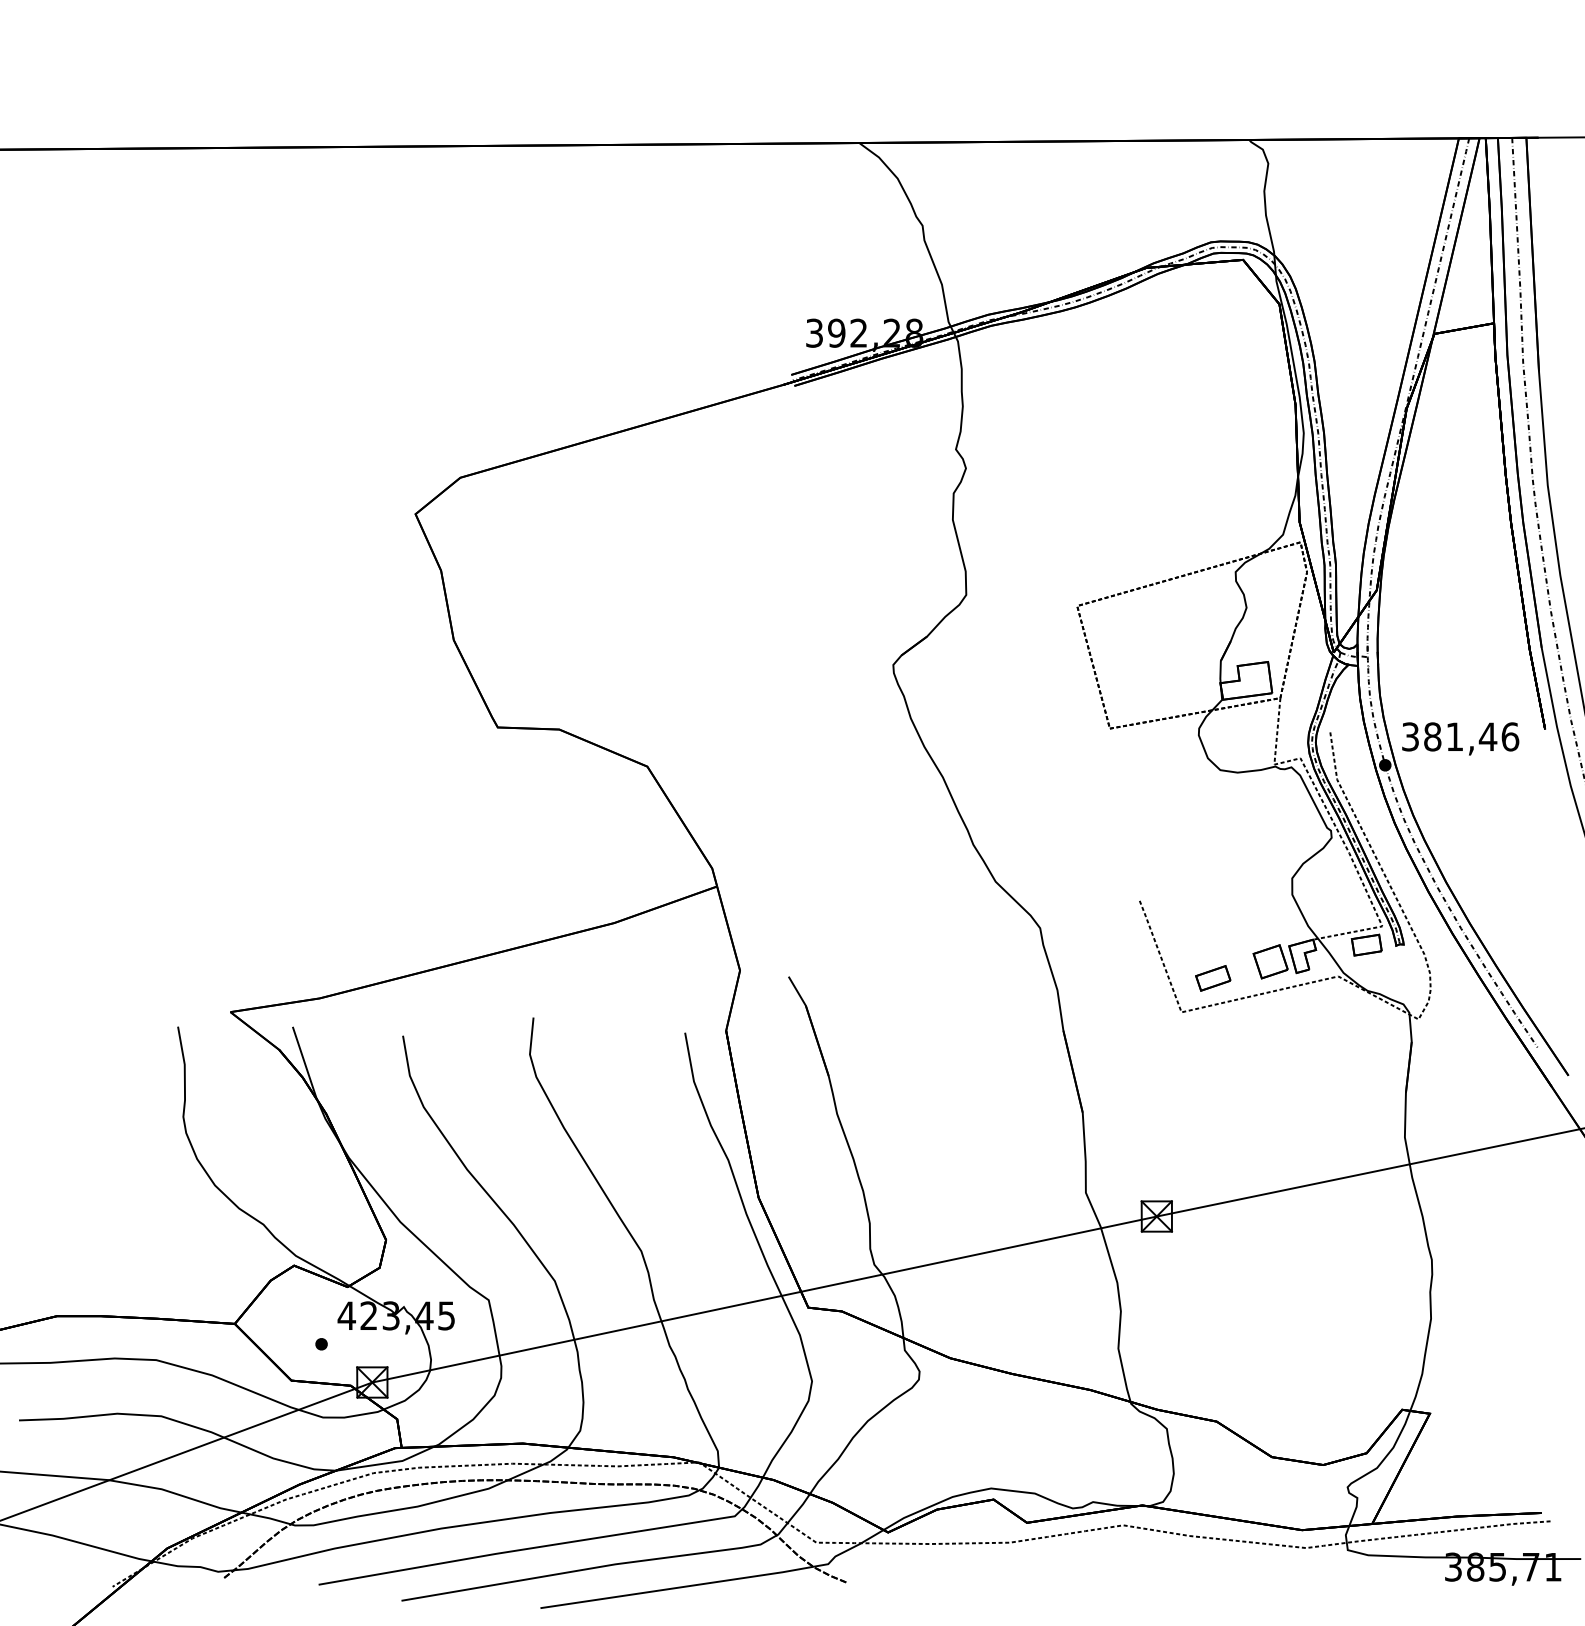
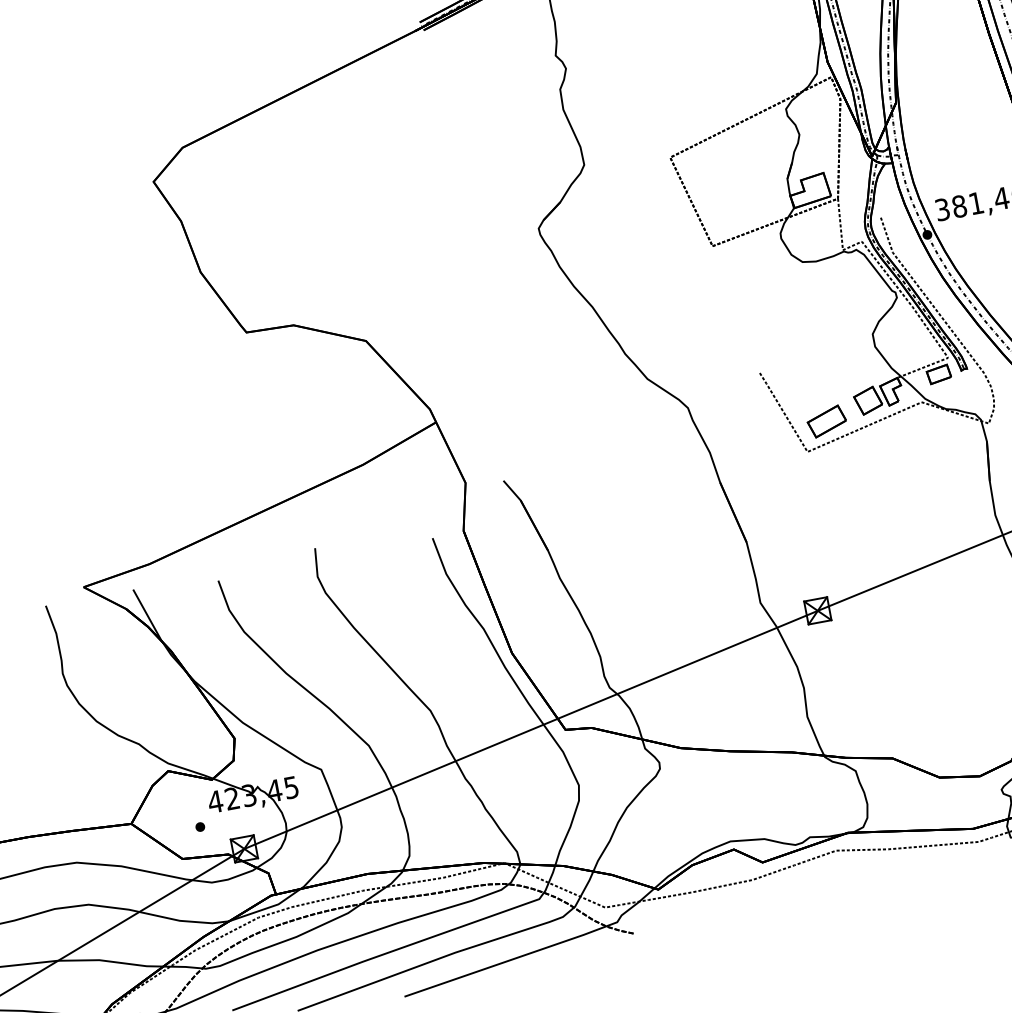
part: (1212, 978) -> (826, 421), size x1.43

